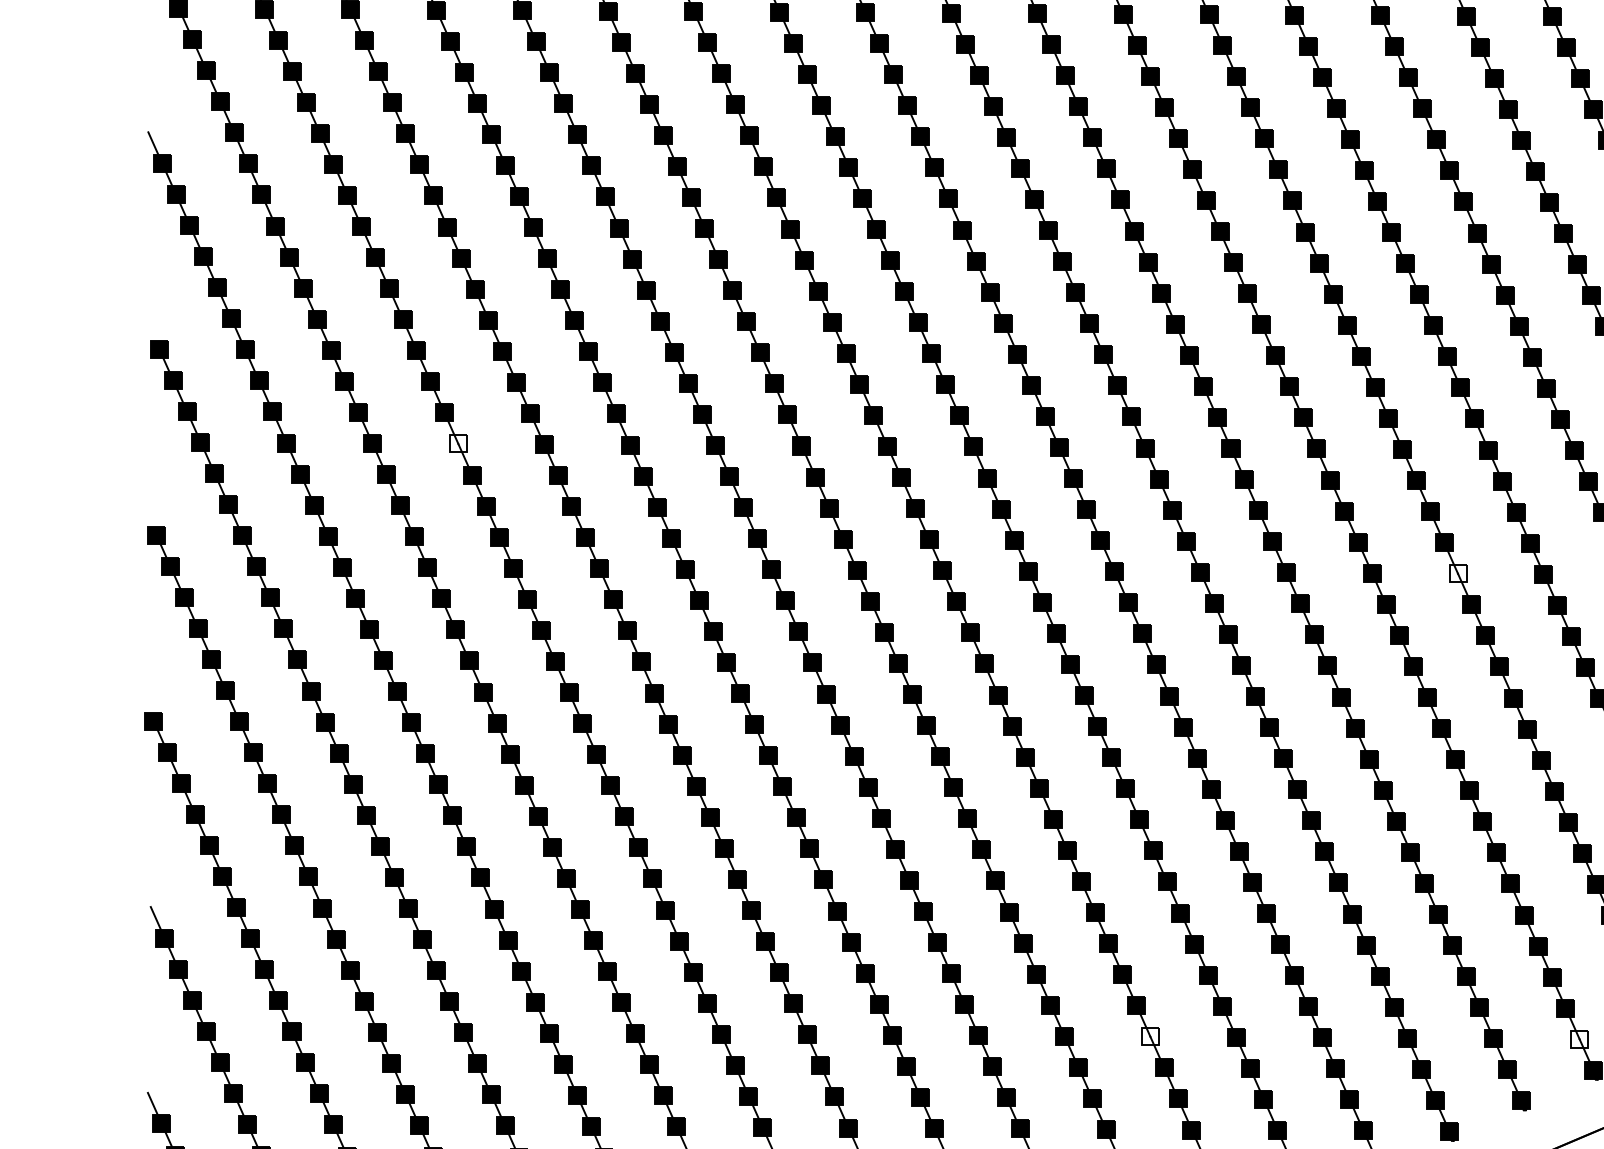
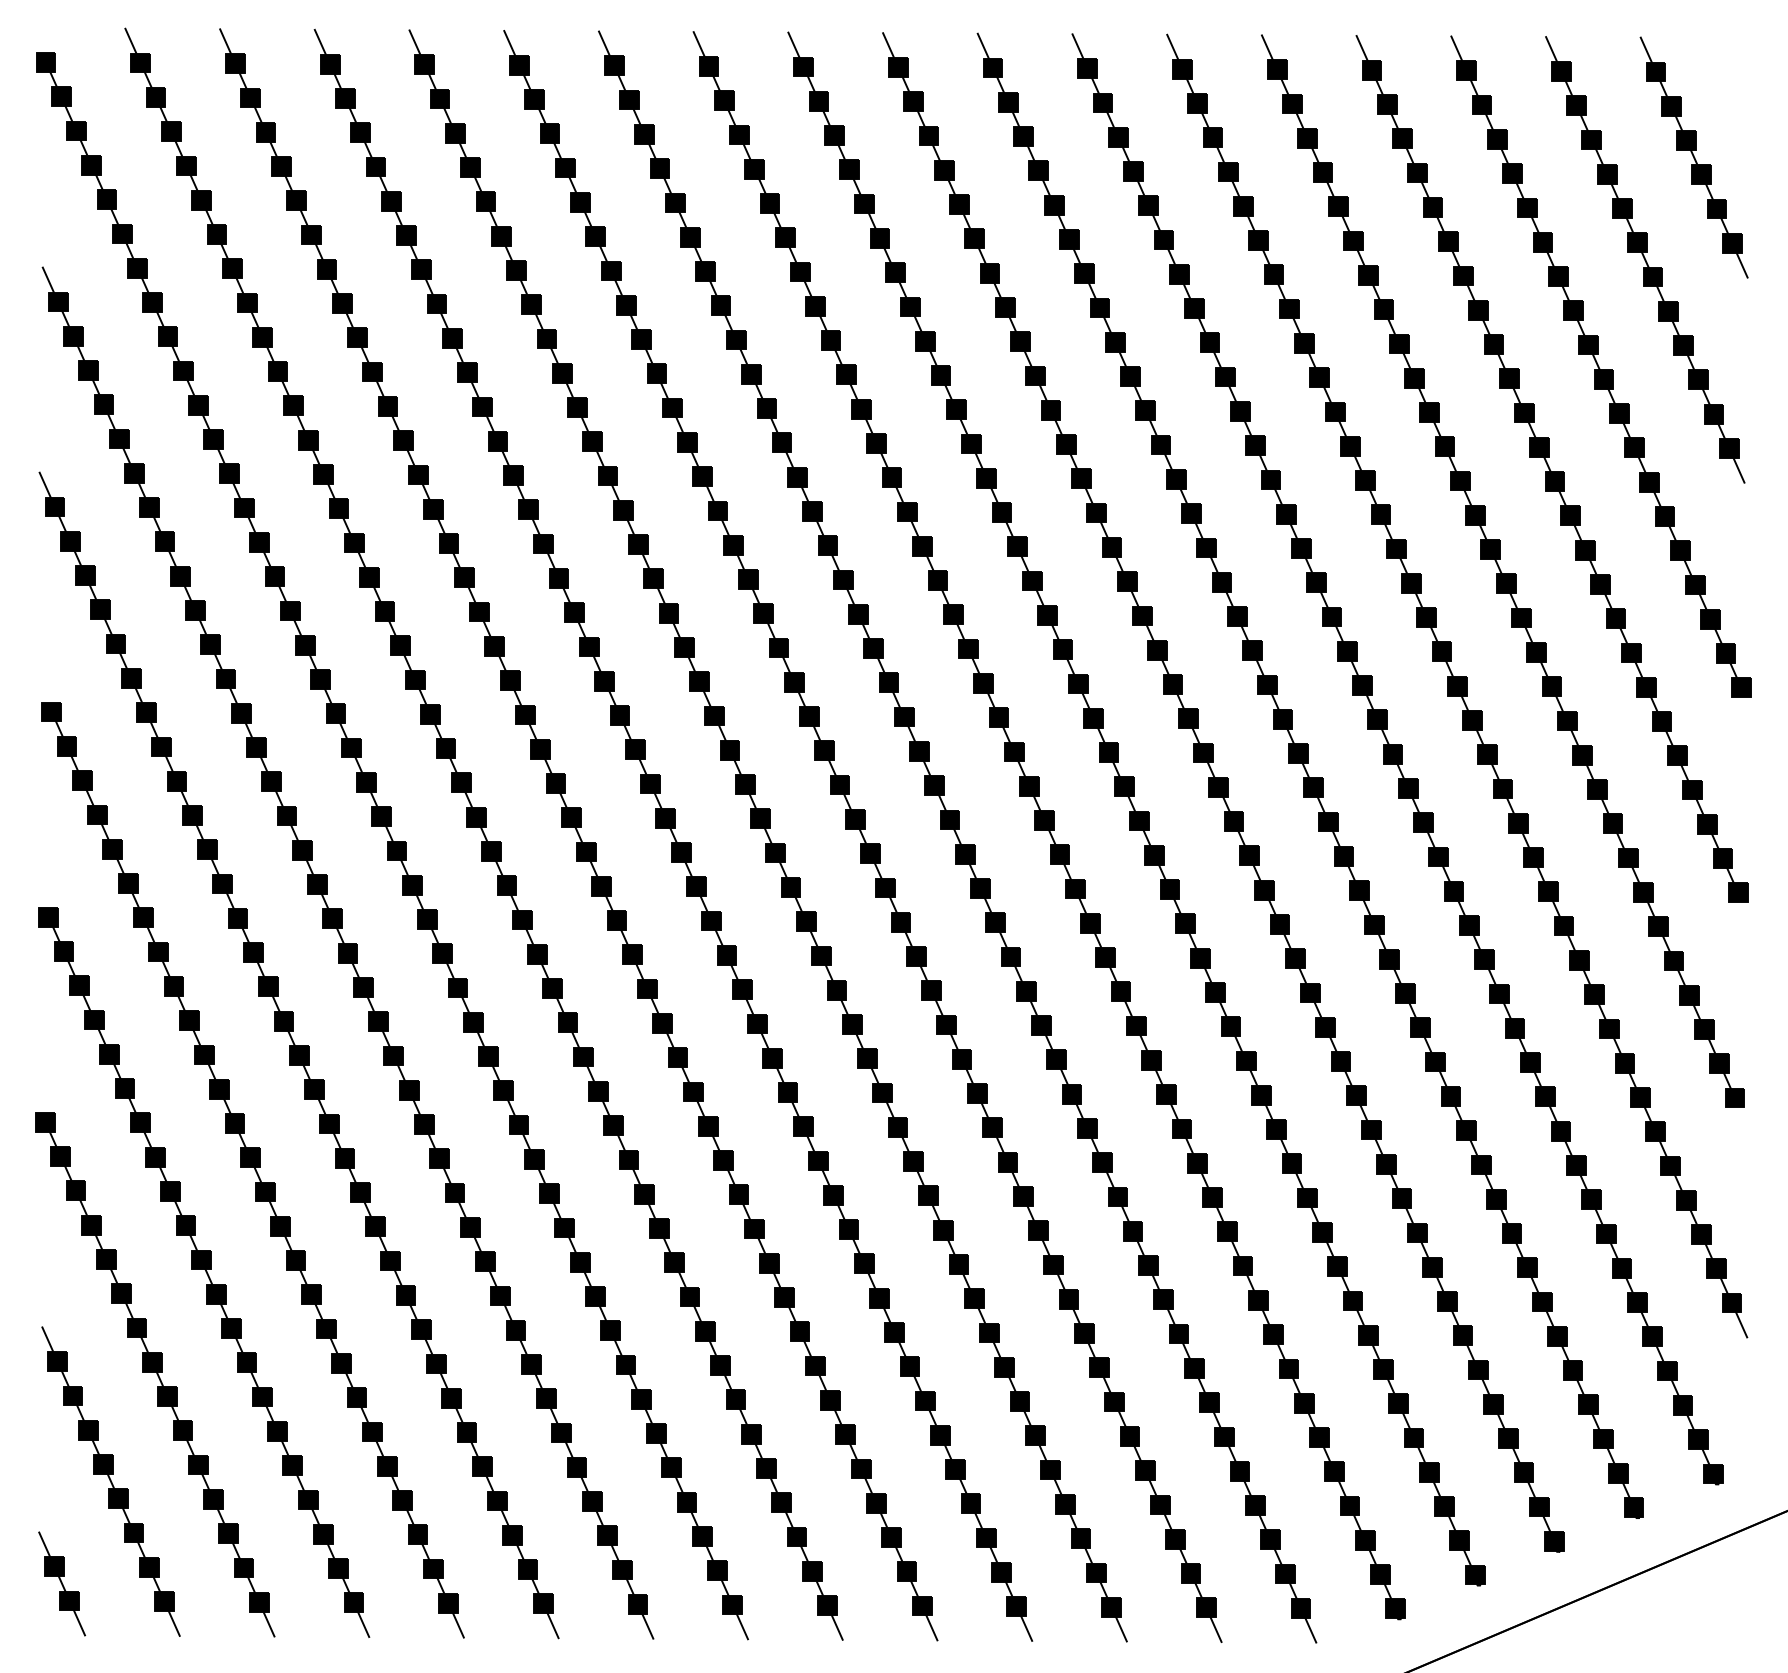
fill: (458, 443) -> (381, 816), added
fill: (1457, 573) -> (1484, 959), added
fill: (1149, 1036) -> (1144, 1470), added
fill: (1579, 1039) -> (1618, 1473), added

